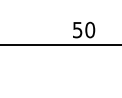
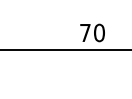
text: (77, 30) -> (85, 33), 50 -> 70

